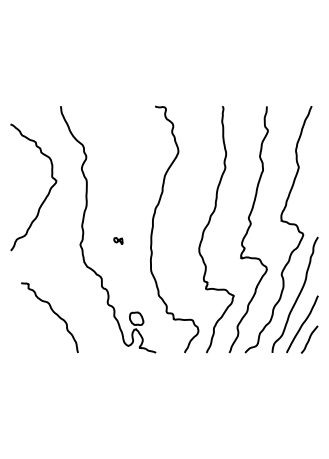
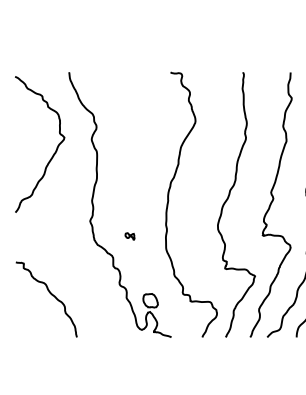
curve: (45, 196) -> (52, 154), moved
part: (118, 240) -> (130, 235), moved
curve: (53, 313) -> (50, 295), moved

